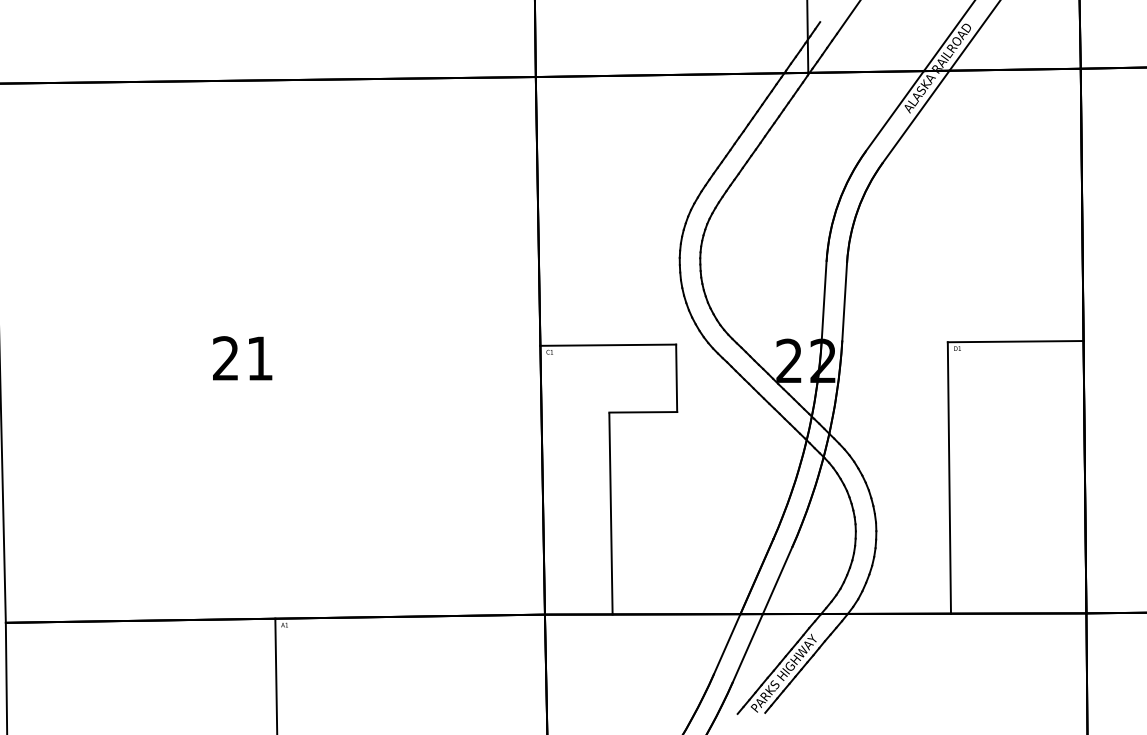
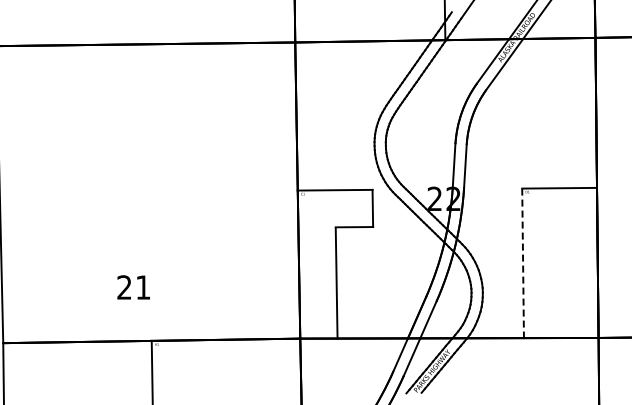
text: (242, 358) -> (133, 287), moved
line: (950, 478) -> (523, 263), solid -> dashed

